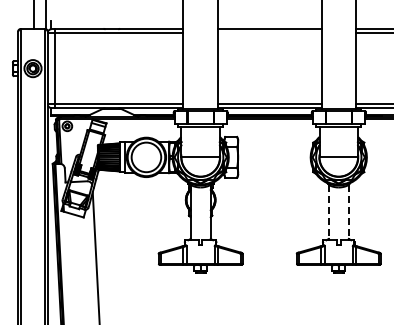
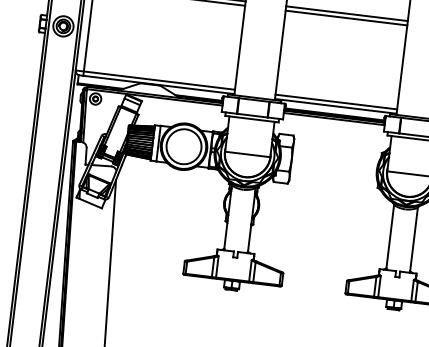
line: (269, 32) -> (346, 17), added
line: (328, 212) -> (389, 237), dashed -> solid
line: (348, 212) -> (413, 240), dashed -> solid

